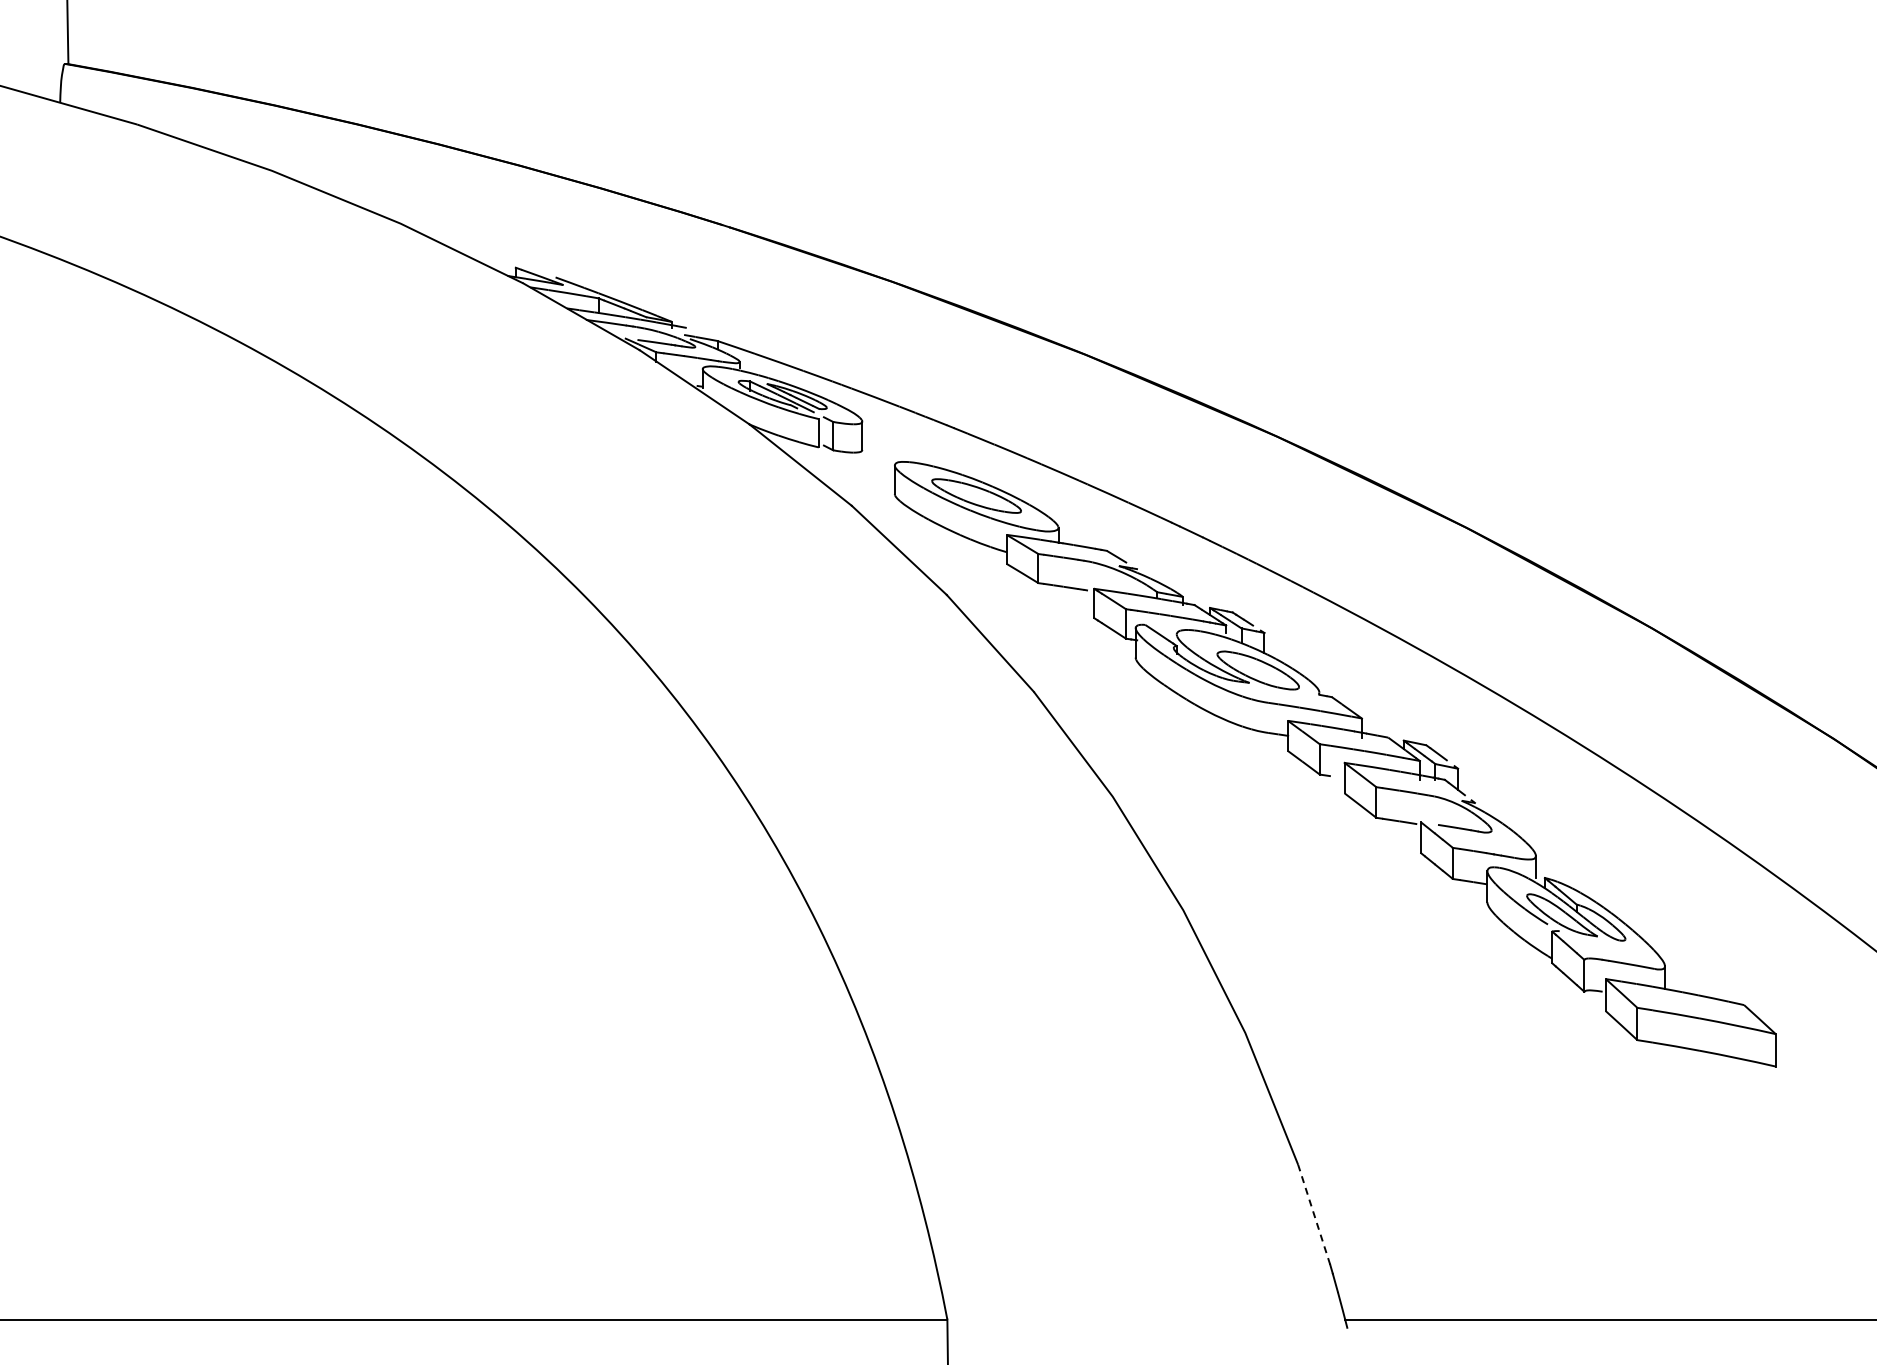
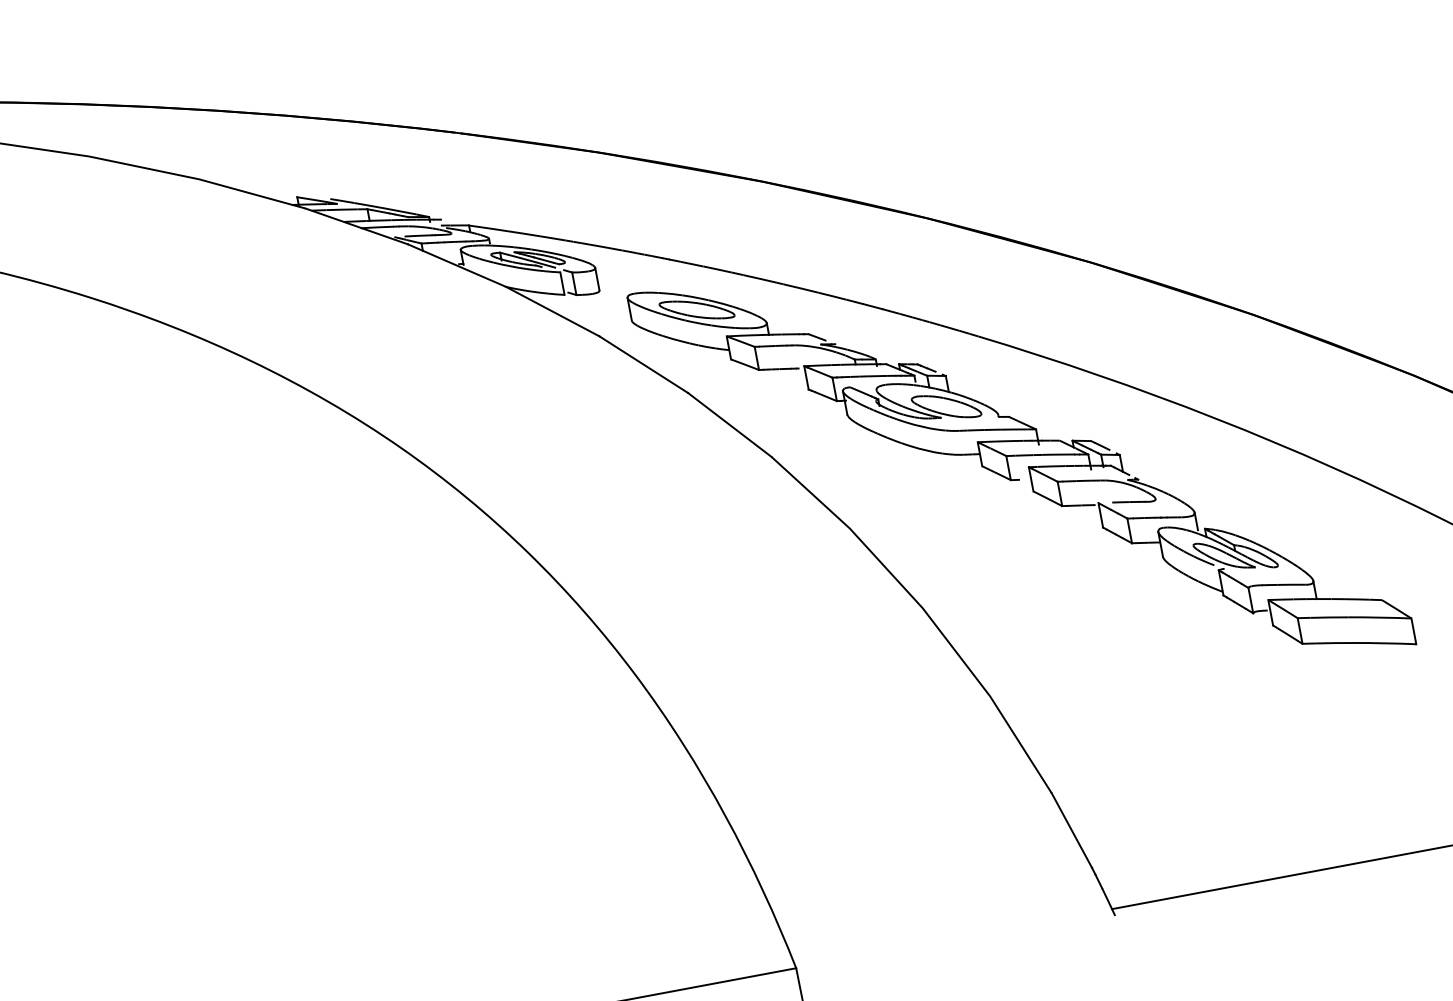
line: (1314, 1214) -> (1072, 830), dashed -> solid

